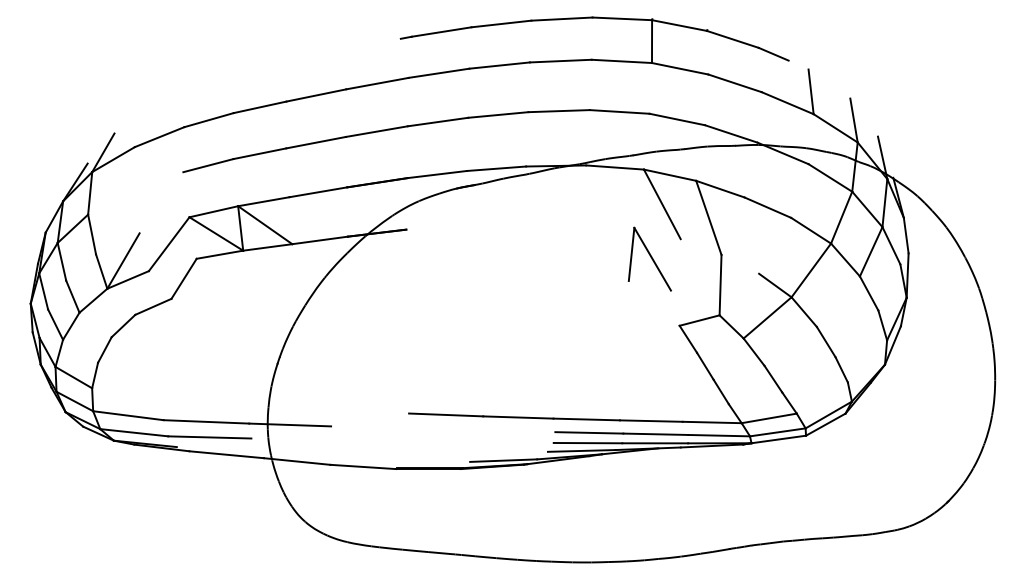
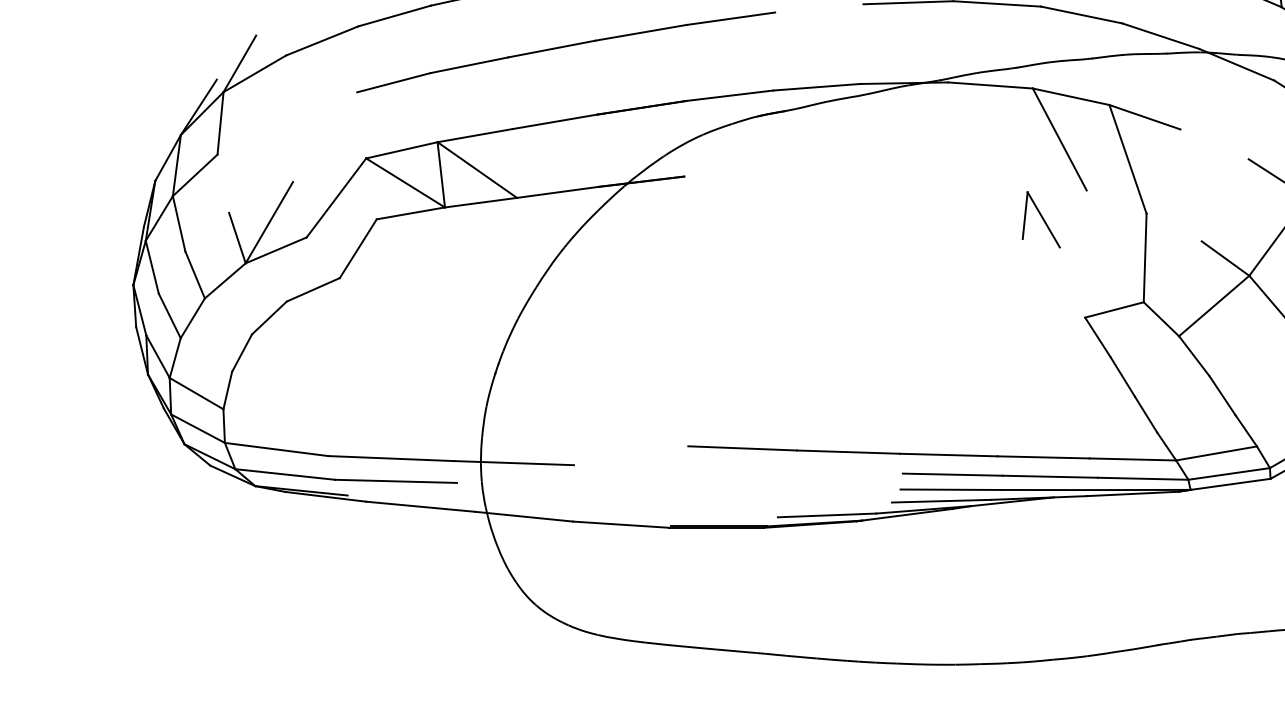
line: (498, 114) -> (819, 7), removed
line: (767, 207) -> (1214, 144), removed
line: (92, 234) -> (223, 183), removed
part: (649, 258) -> (1040, 218), size x0.6

